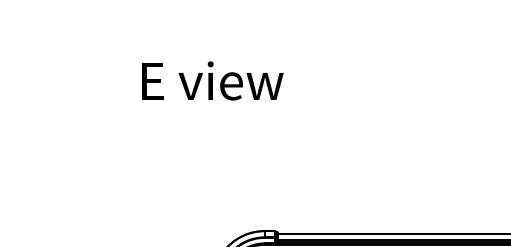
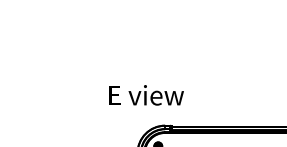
text: (212, 81) -> (146, 95), moved

